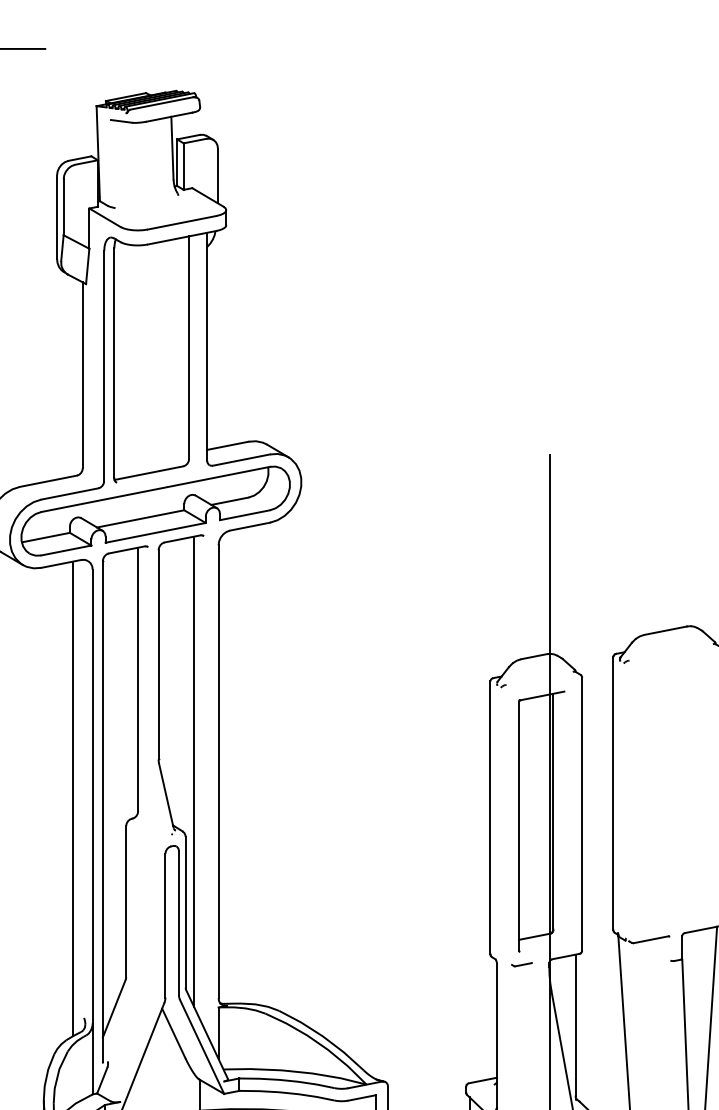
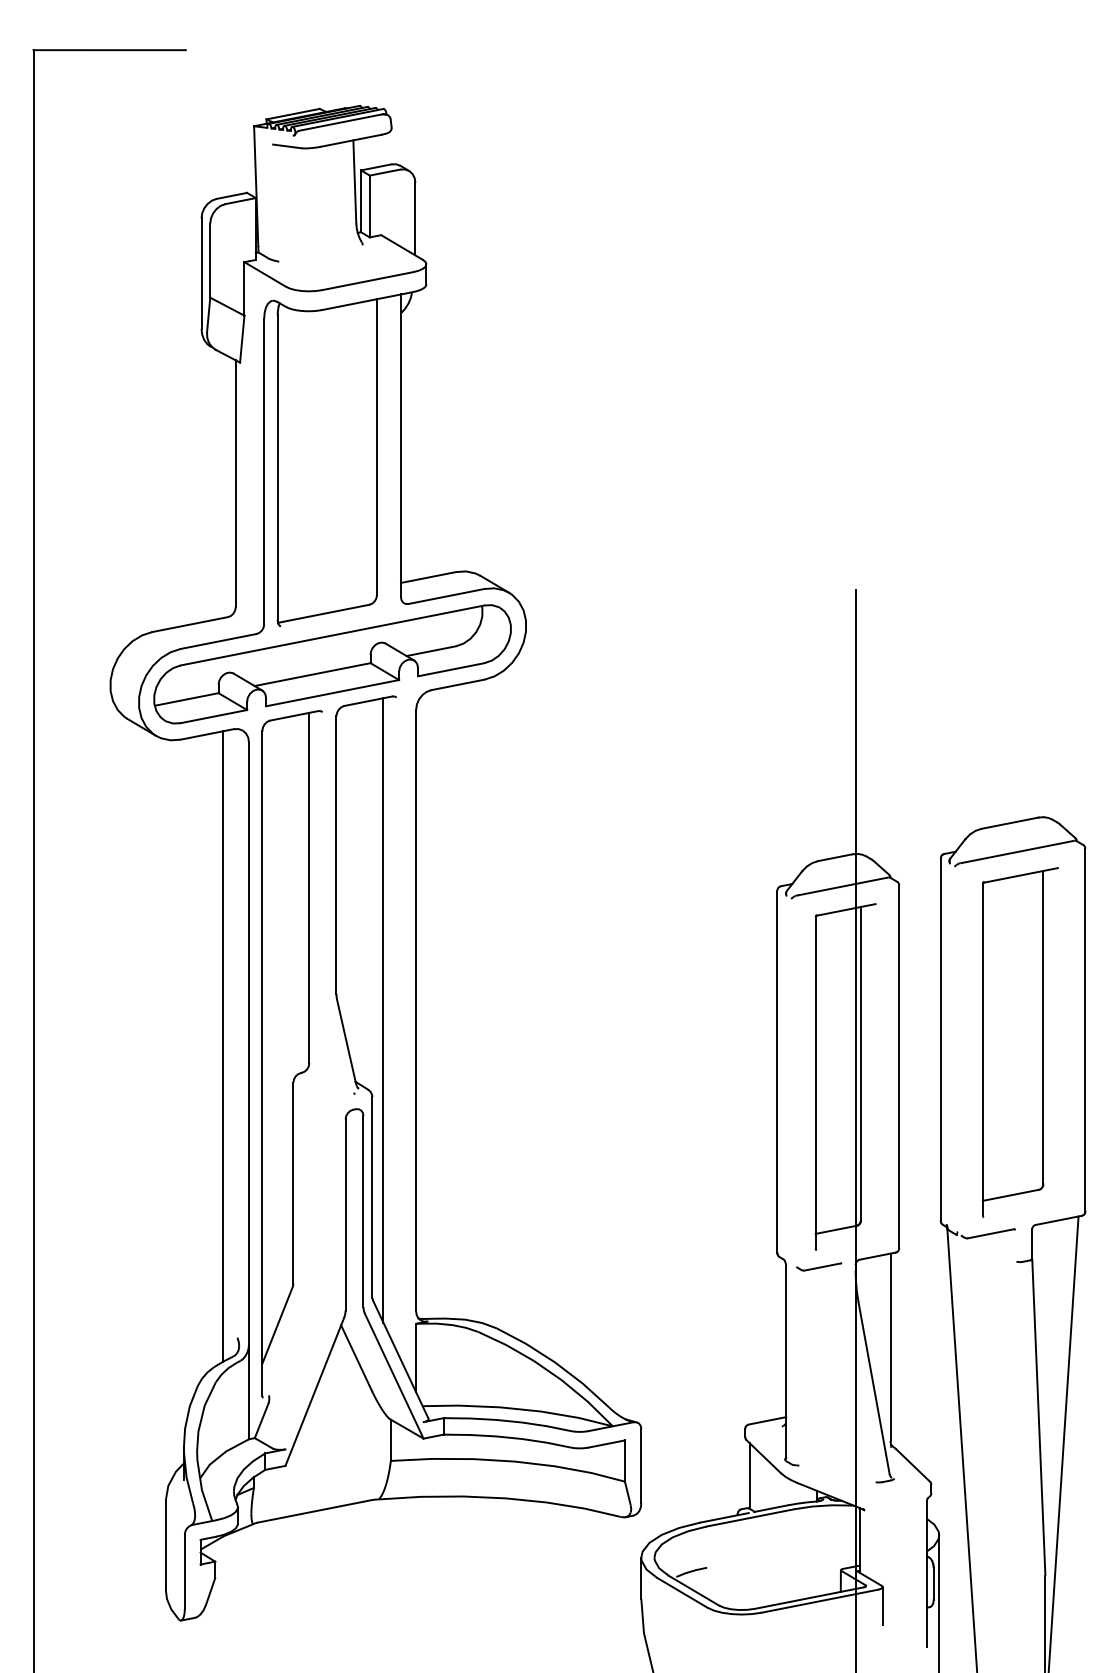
line: (671, 652) -> (1017, 851), added
line: (539, 678) -> (842, 886), added
part: (672, 795) -> (1019, 1042), added
part: (522, 964) -> (819, 1266), size x1.67

